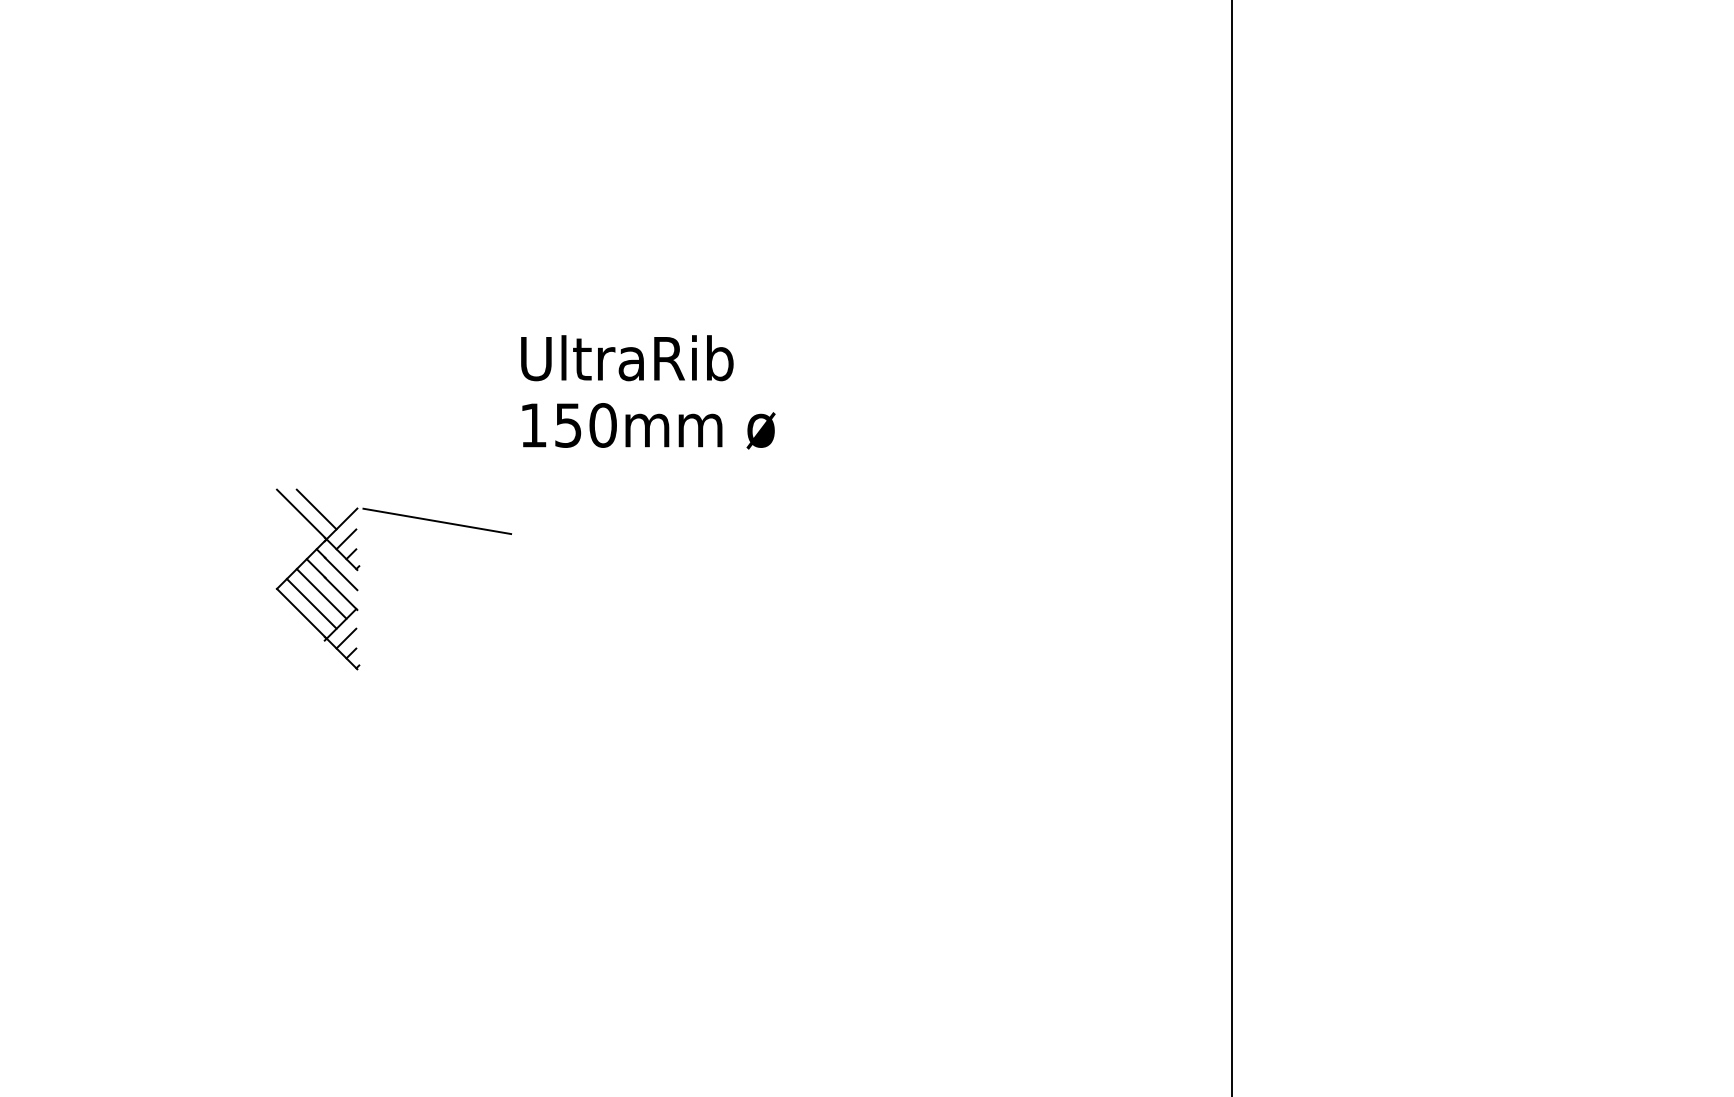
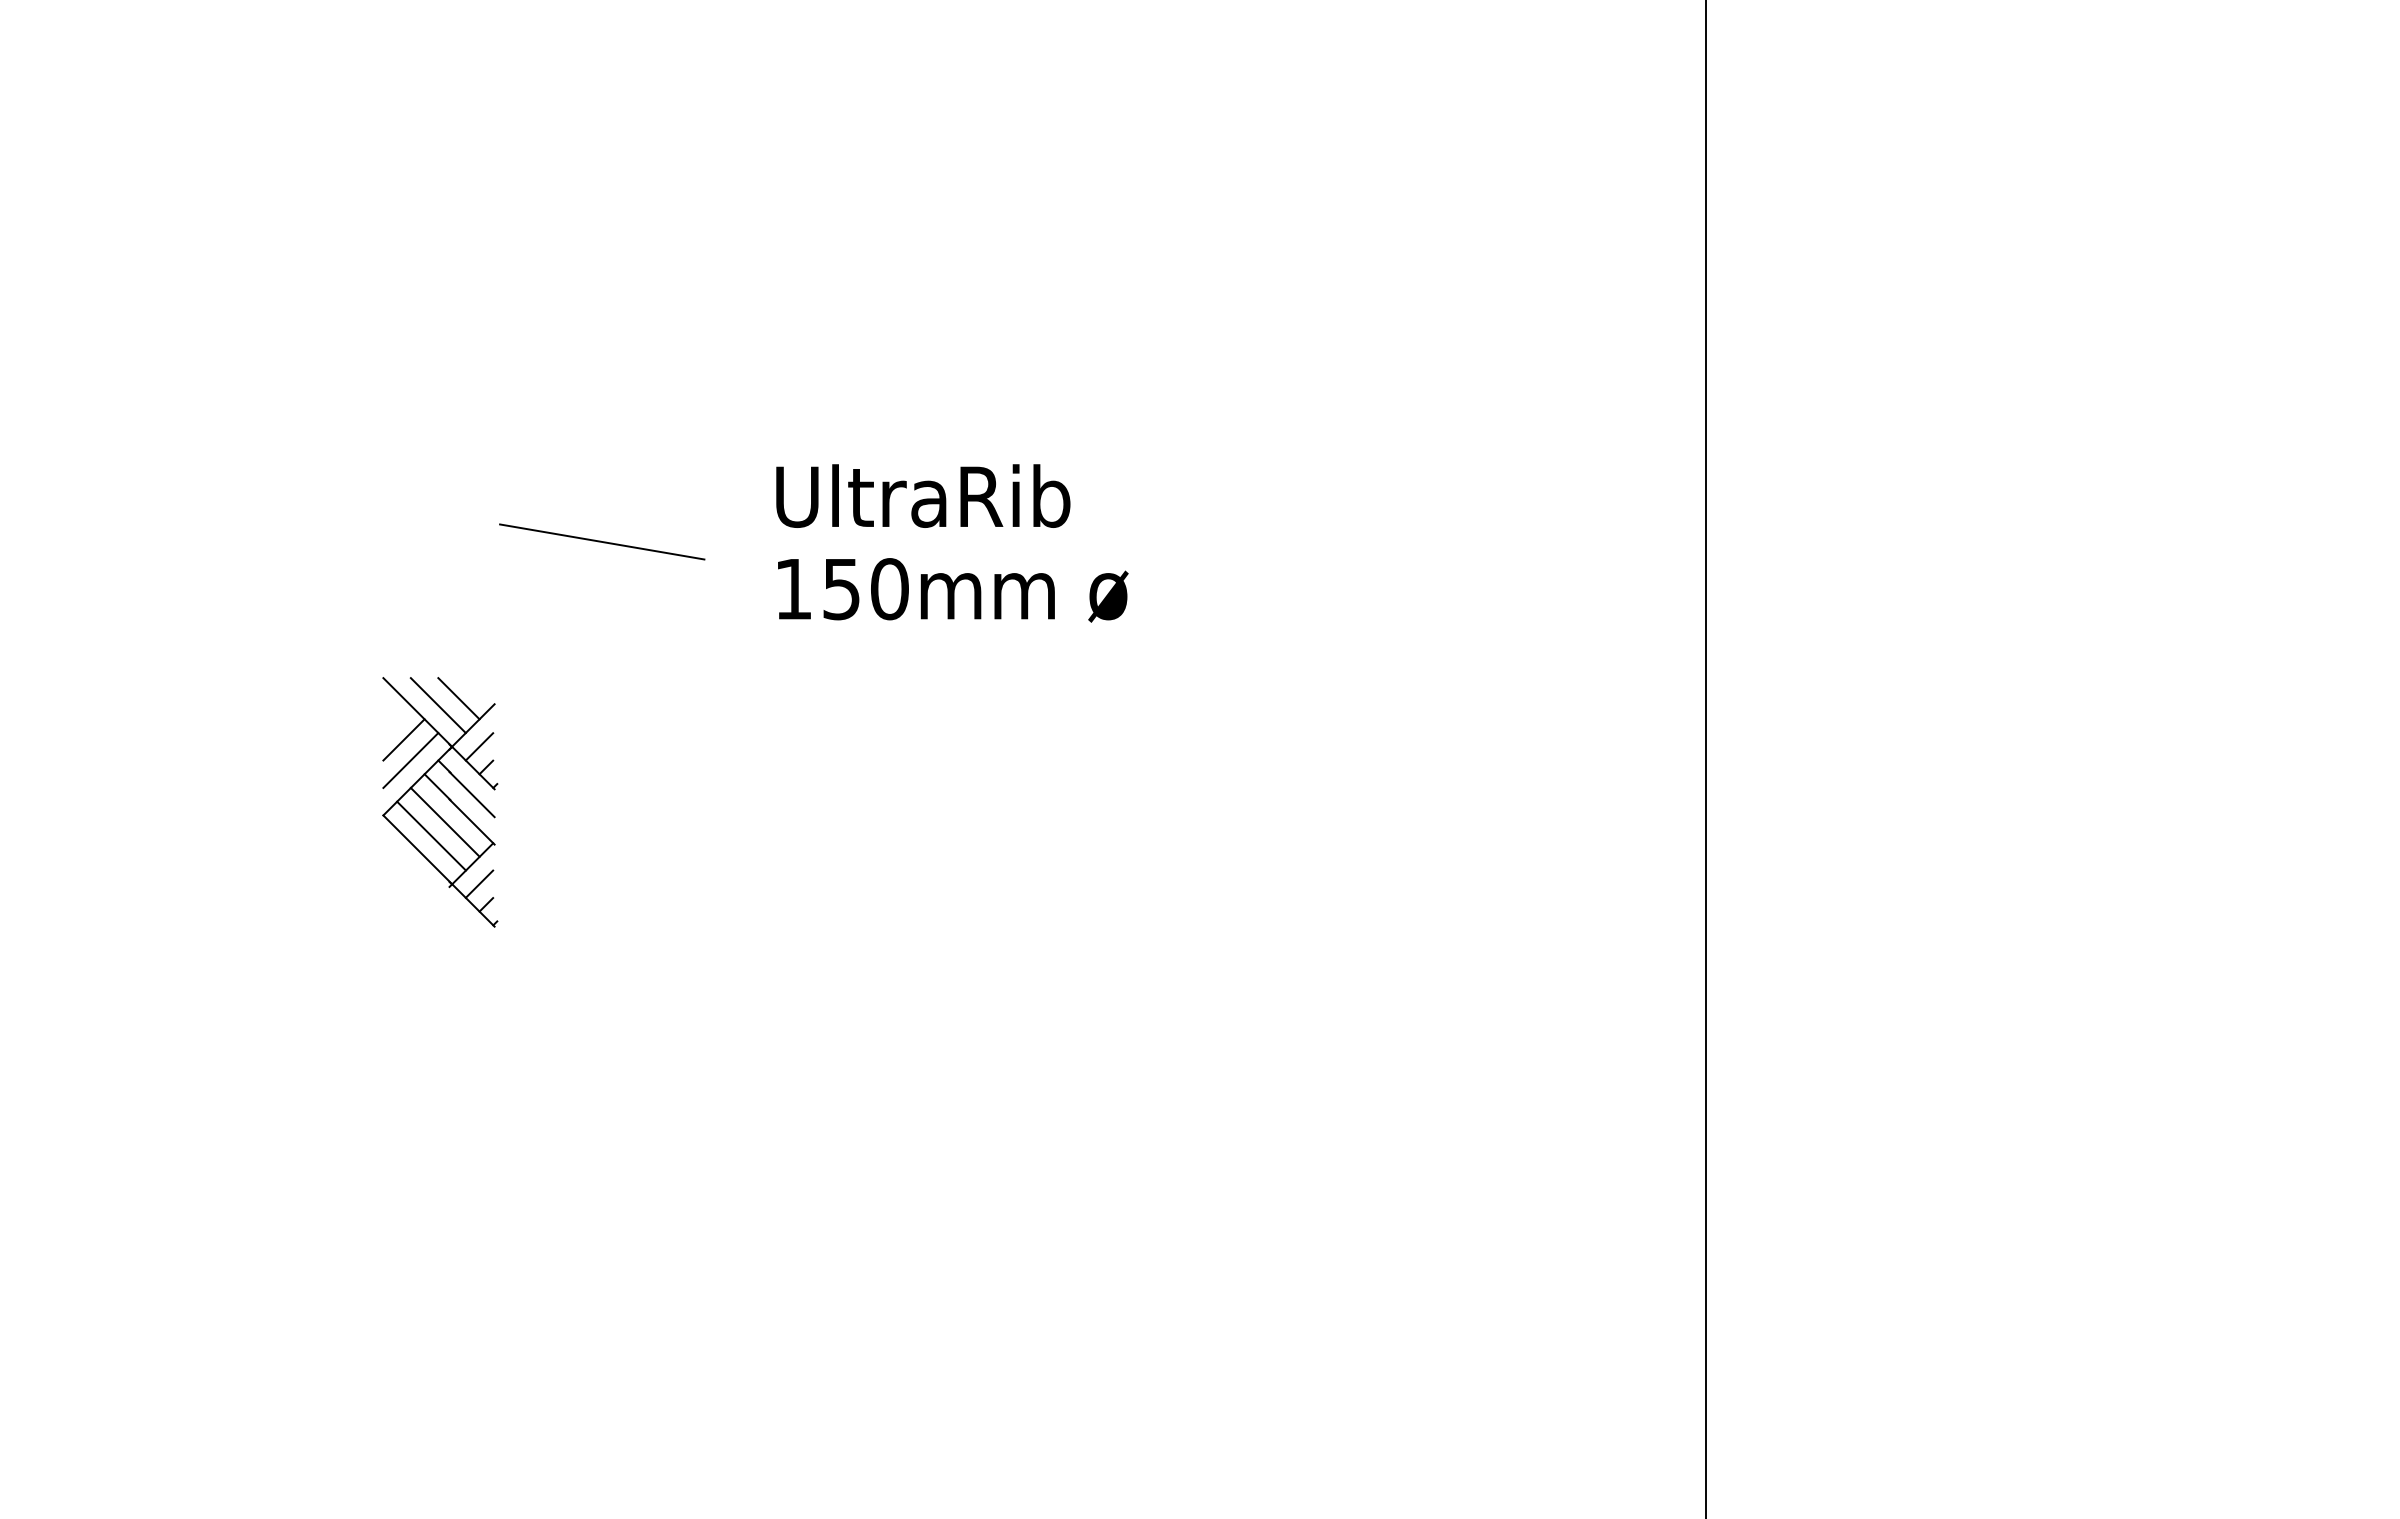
text: (648, 392) -> (952, 543), moved
line: (331, 504) -> (458, 698), added
line: (437, 521) -> (602, 541), moved
line: (291, 534) -> (403, 739), added
line: (296, 549) -> (410, 760), added

